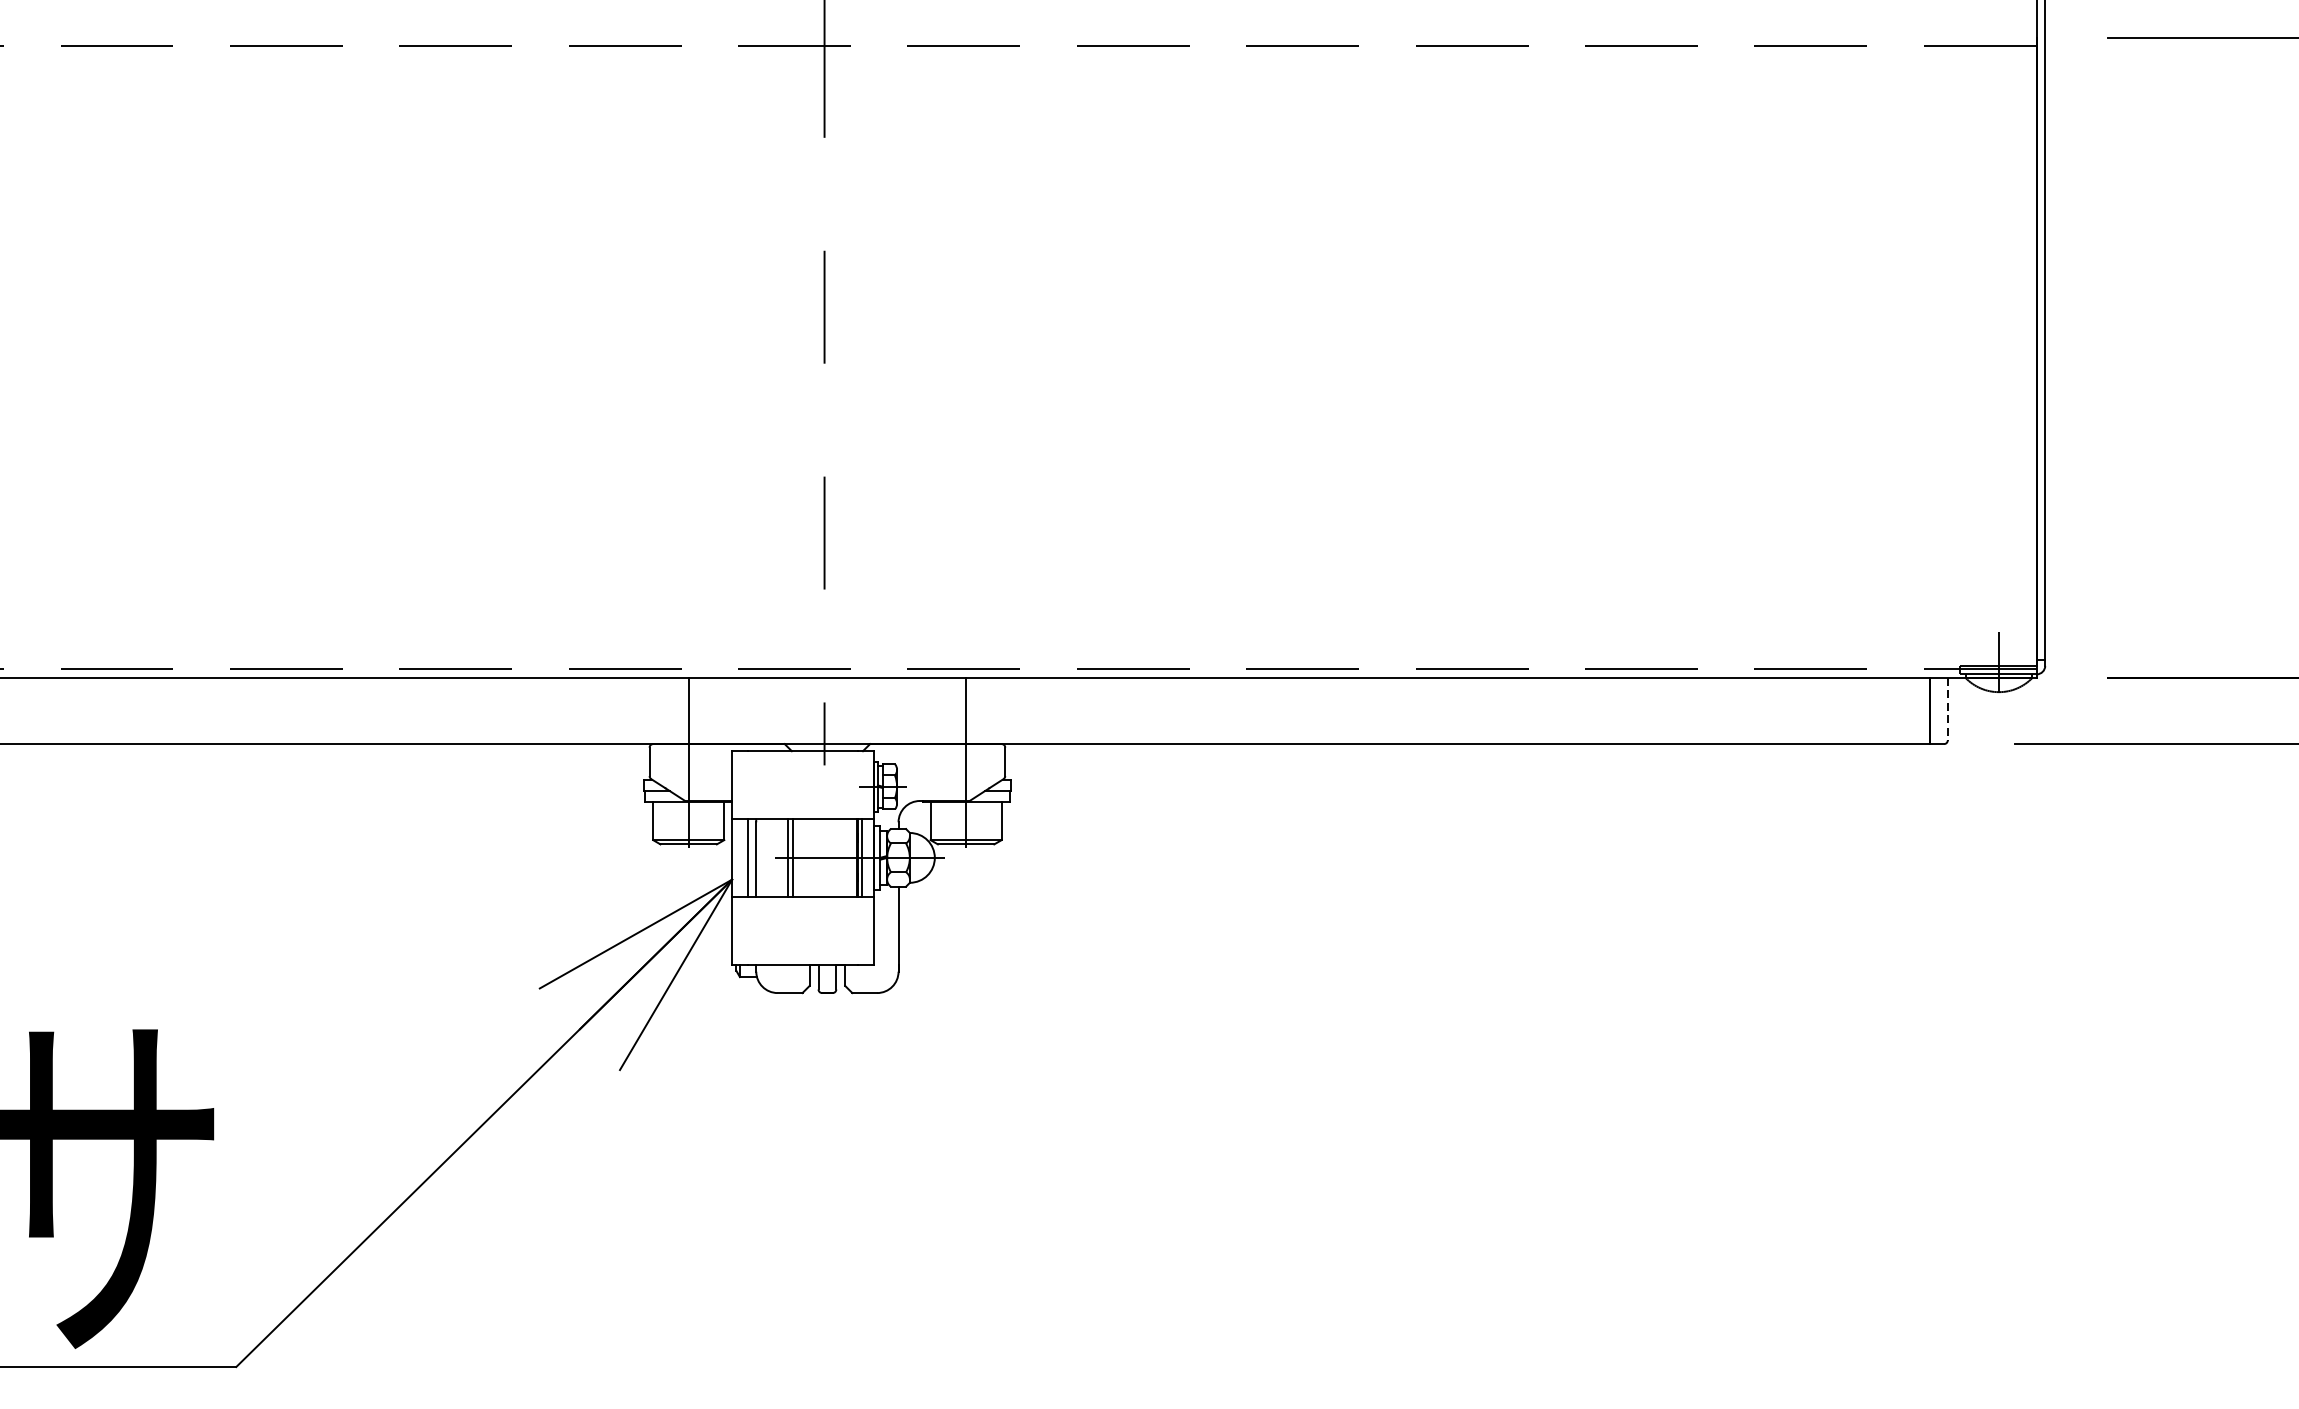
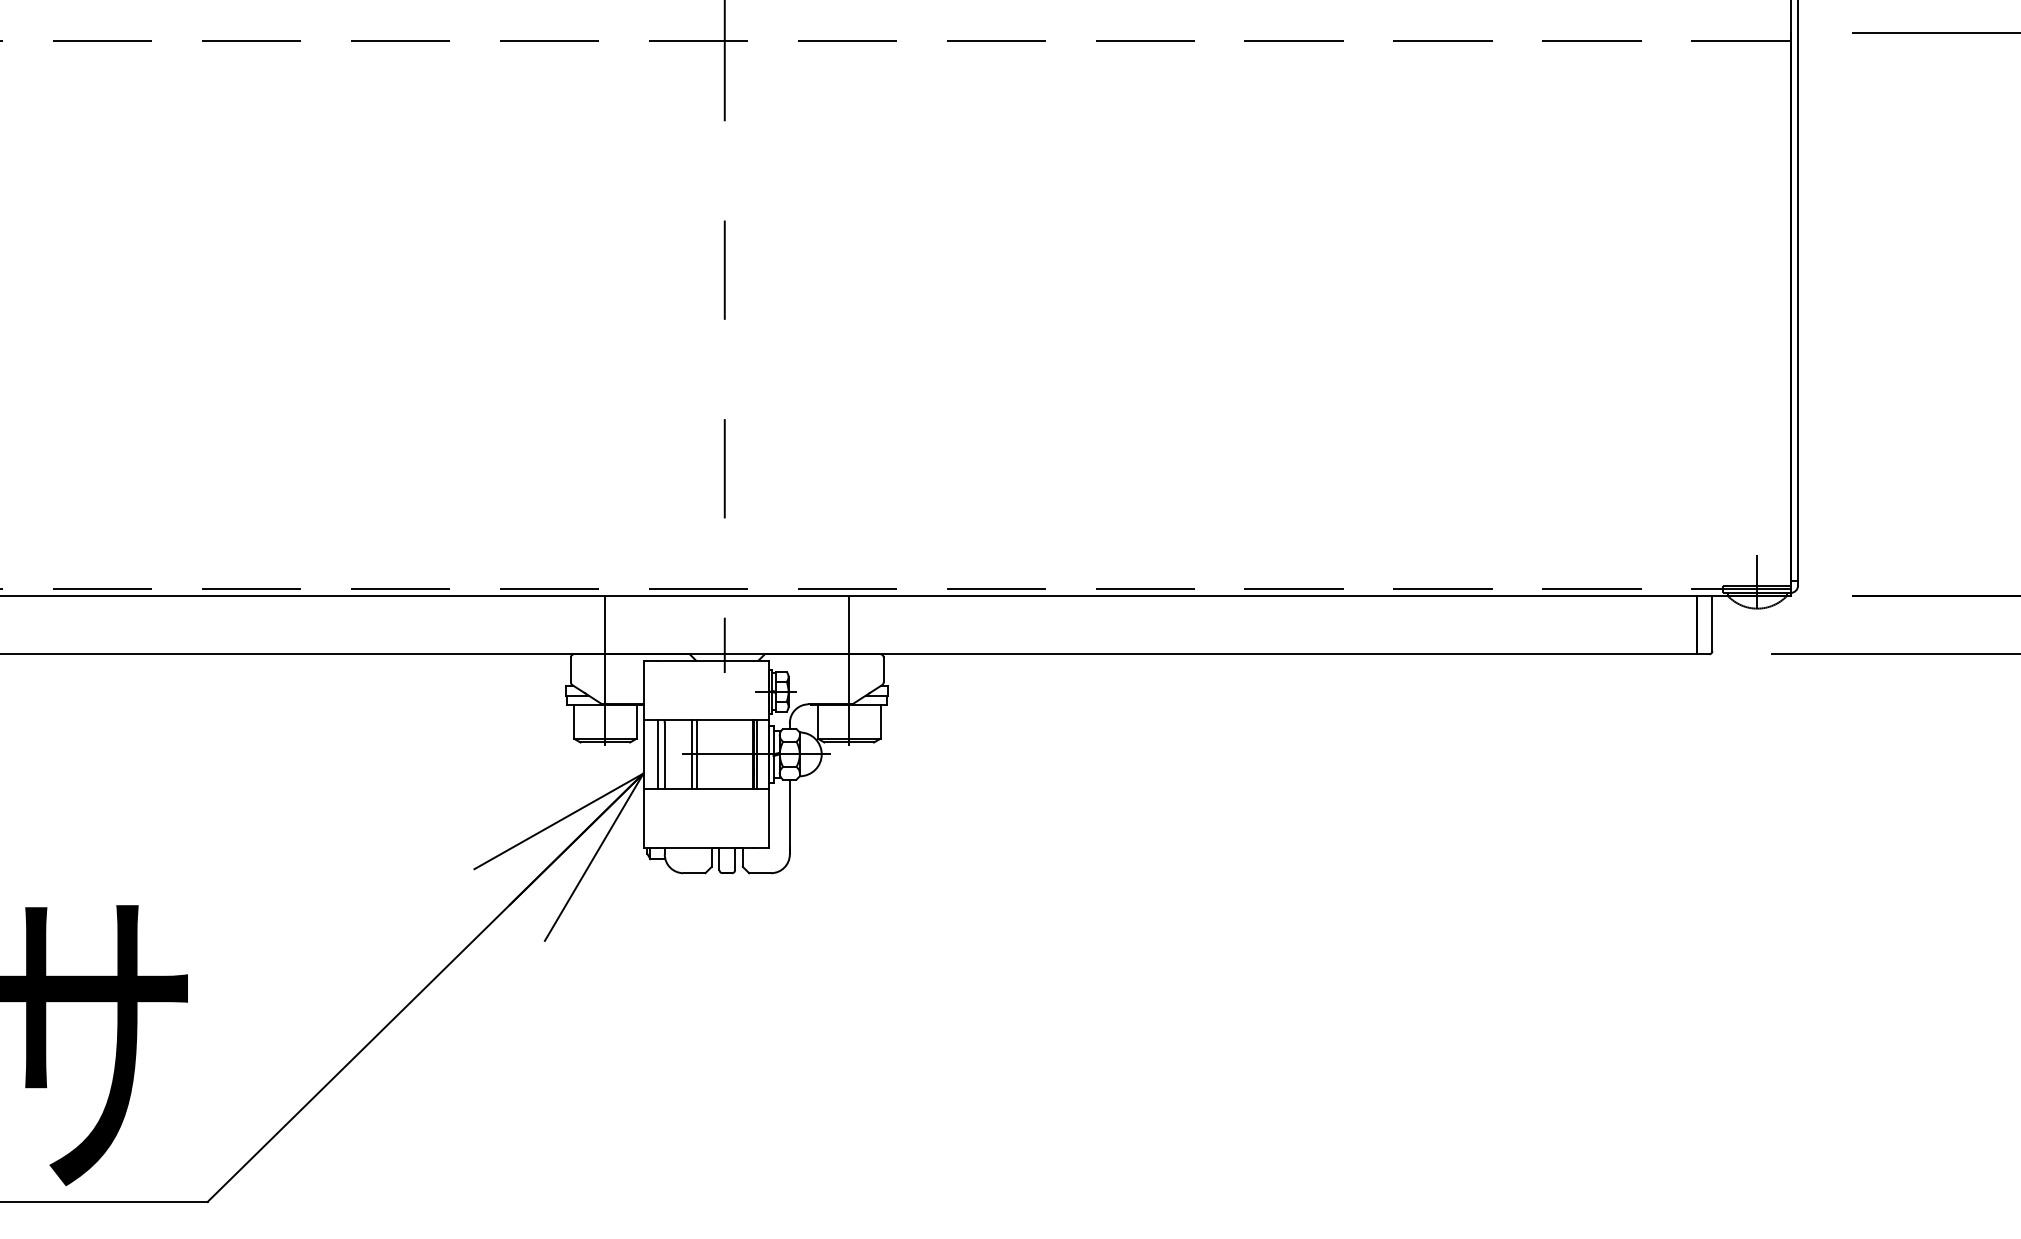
line: (1947, 709) -> (1712, 623), dashed -> solid

